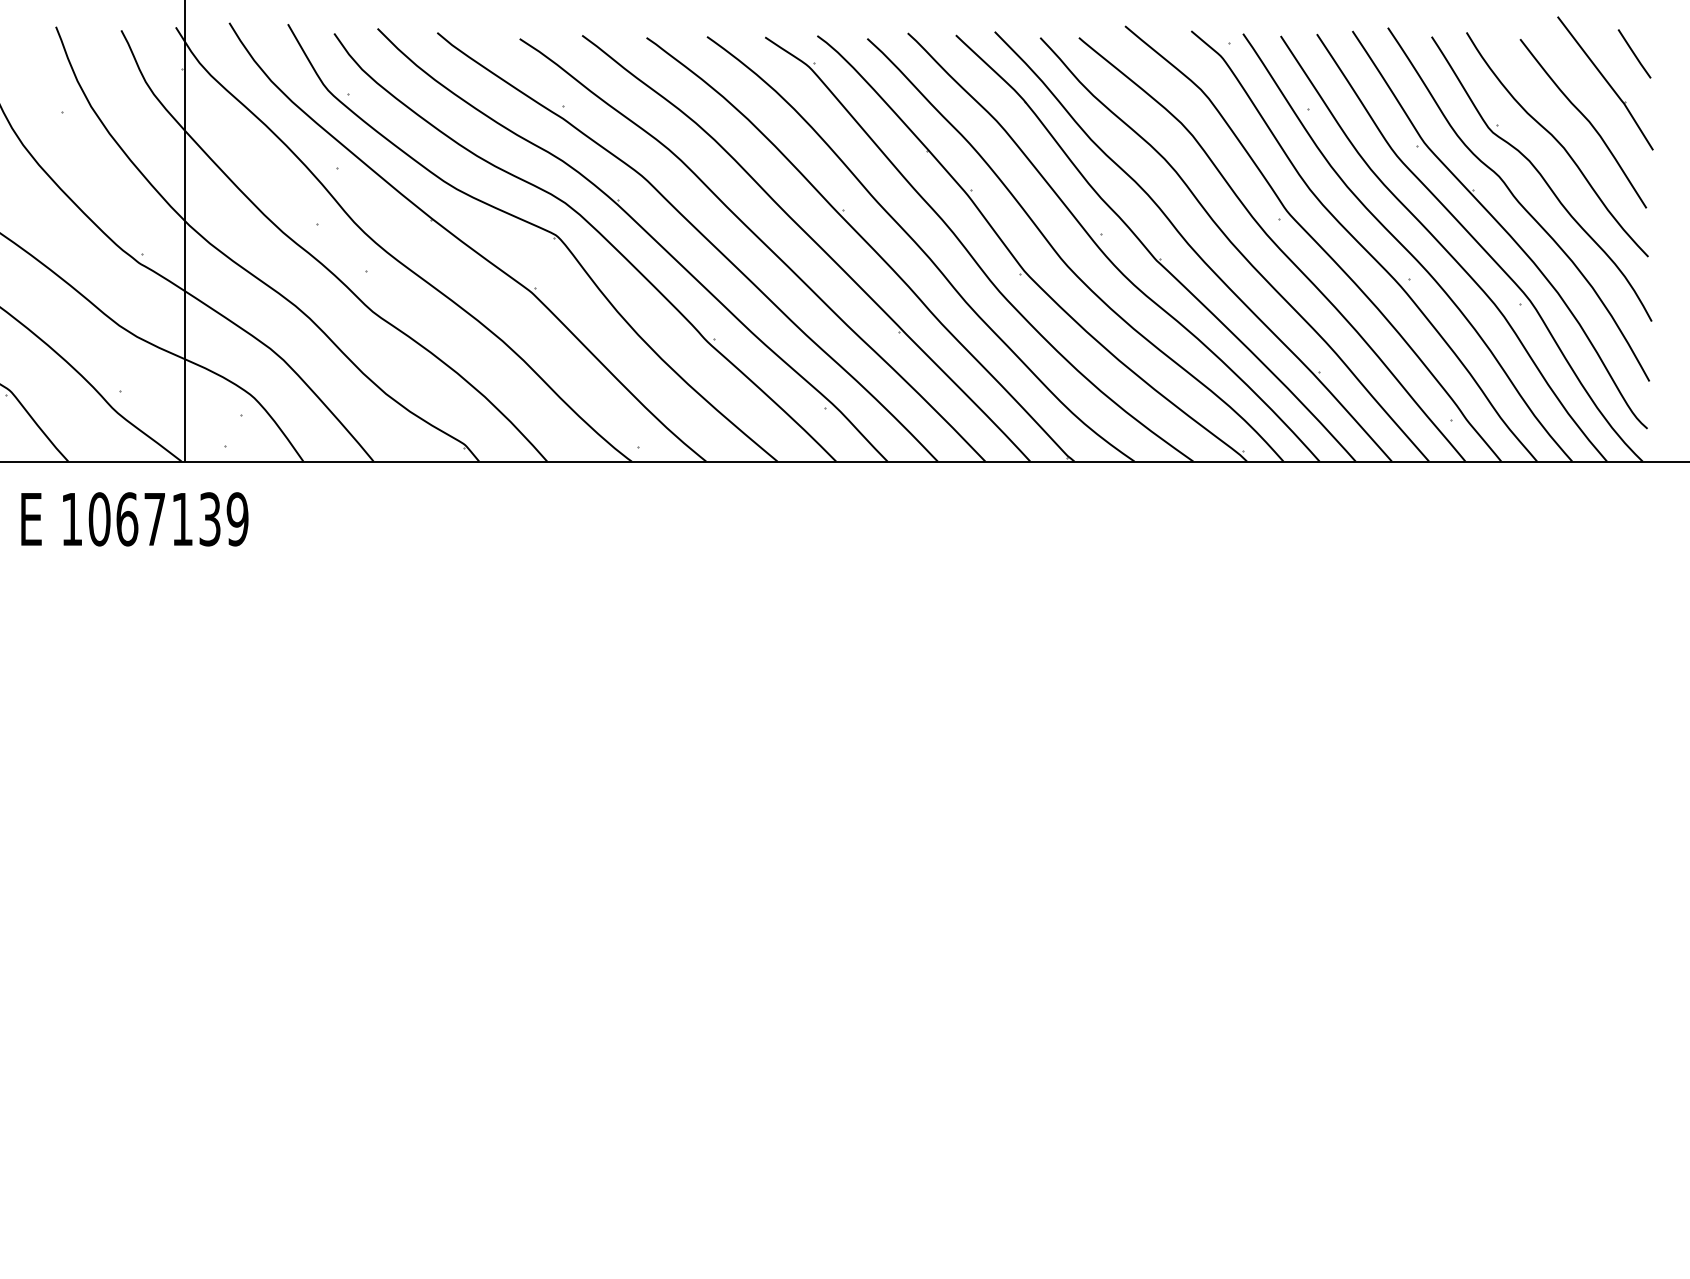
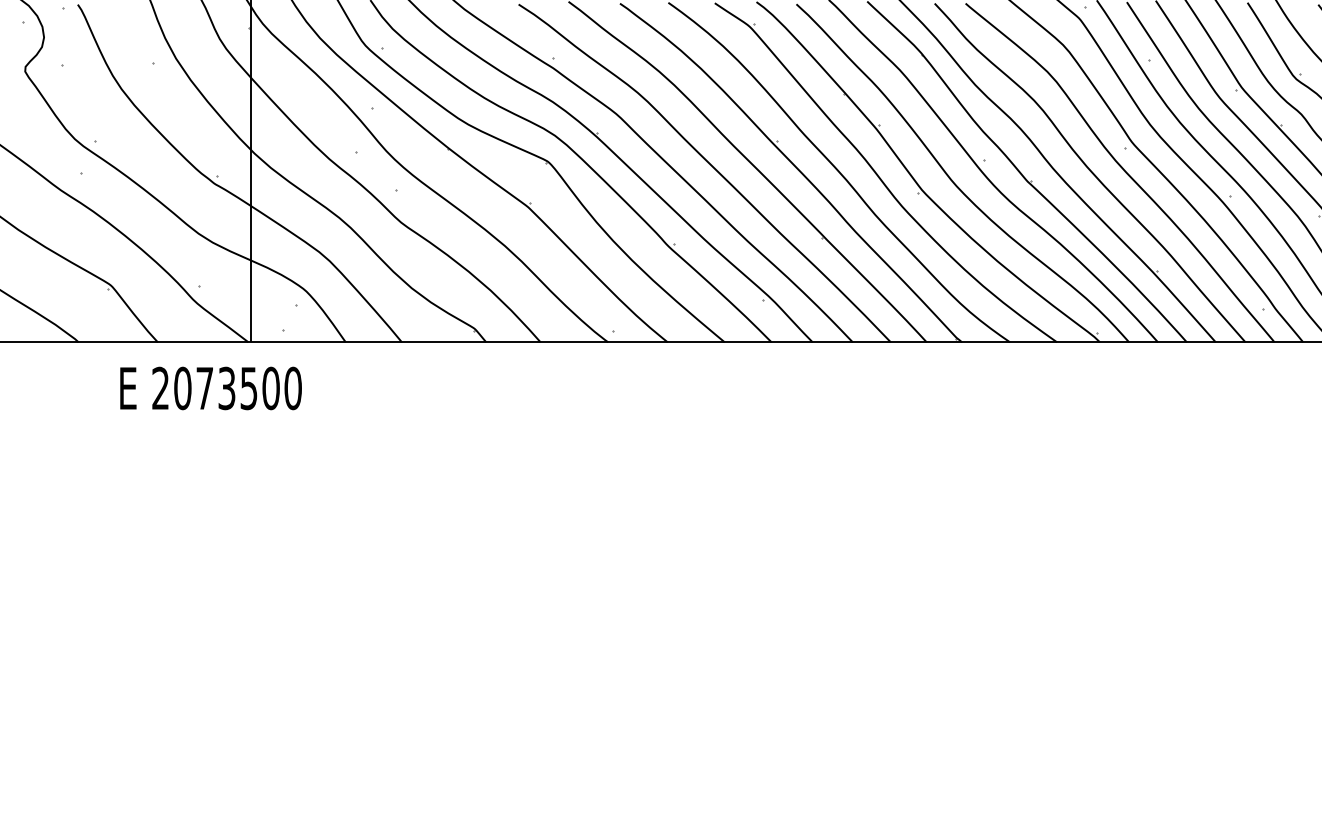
text: (154, 519) -> (226, 388), 1067139 -> 2073500

